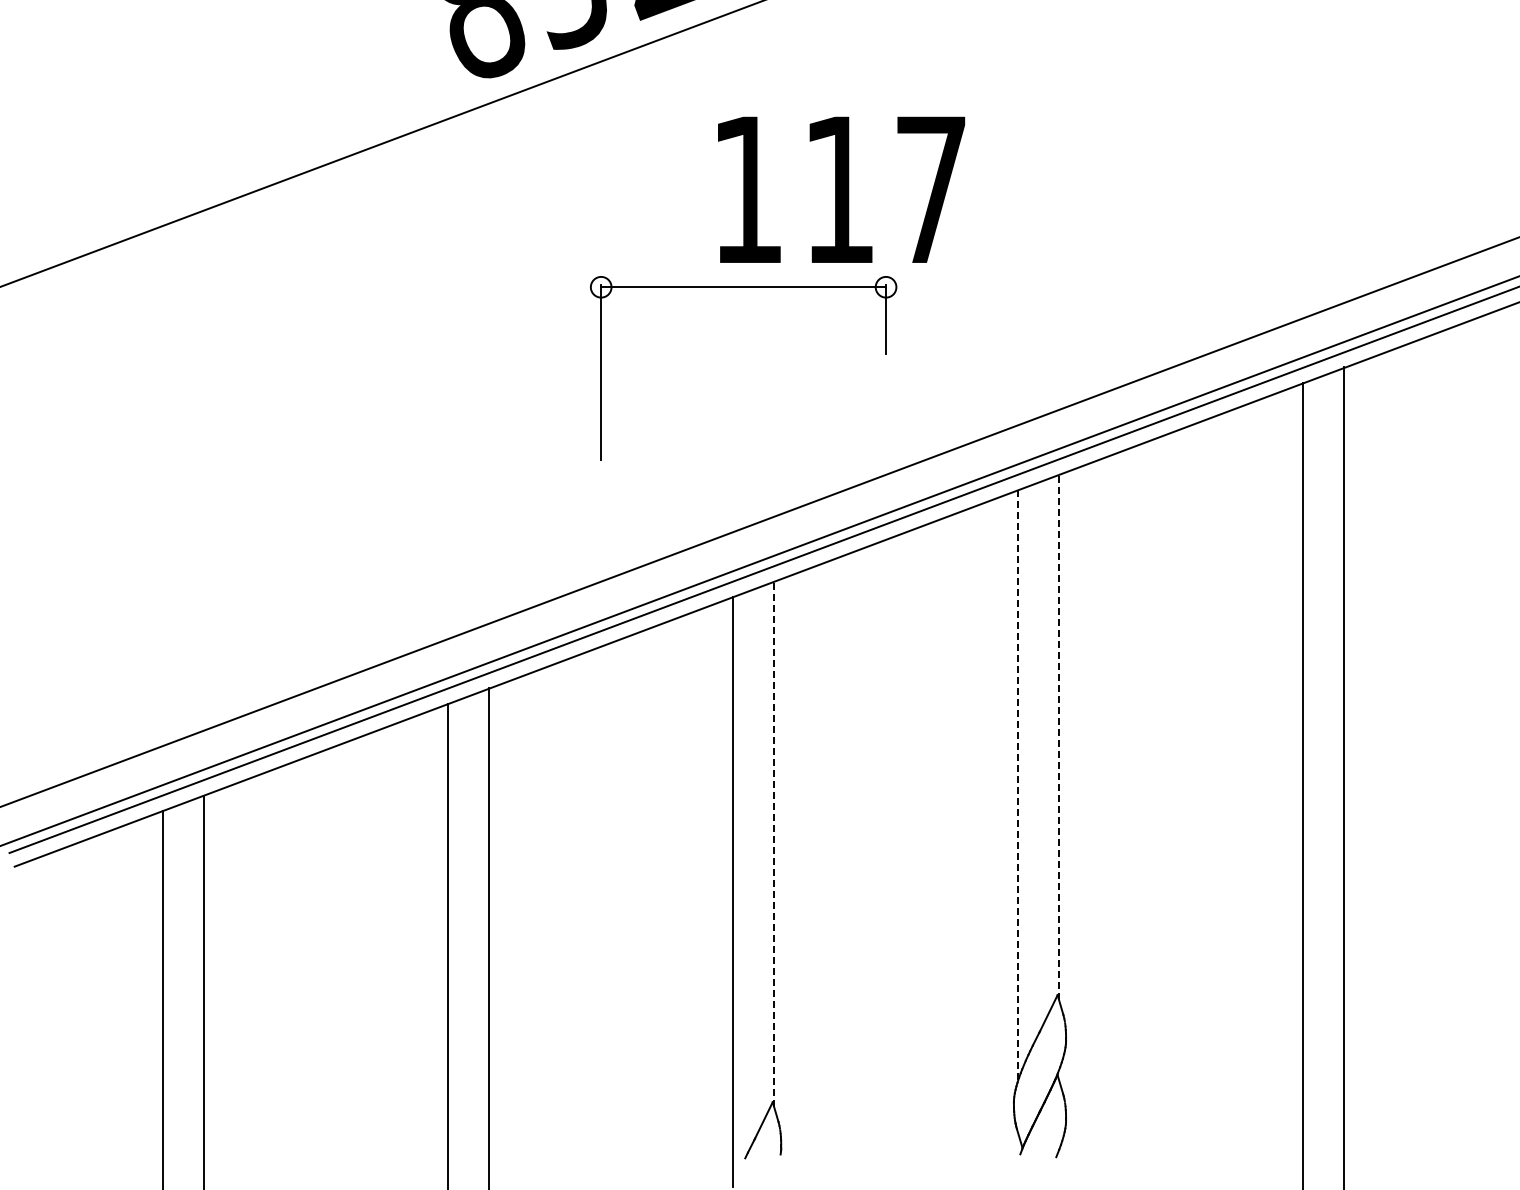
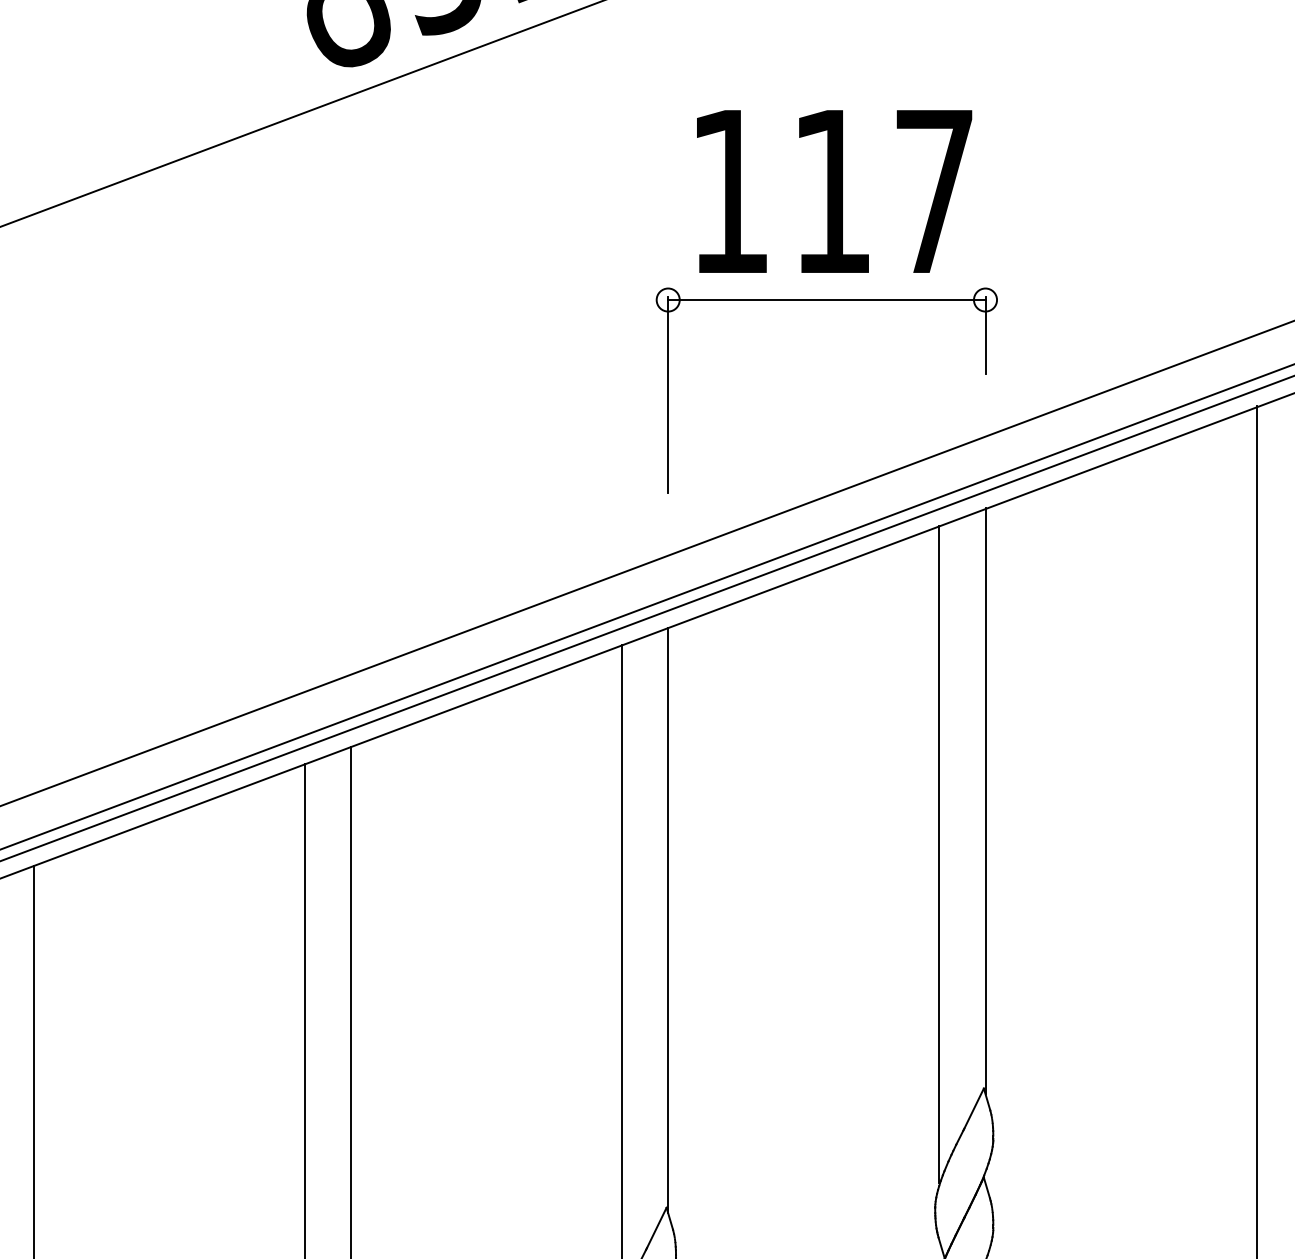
text: (841, 189) -> (834, 191), moved
part: (743, 287) -> (826, 300), moved
line: (1059, 737) -> (985, 801), dashed -> solid
line: (1017, 784) -> (939, 853), dashed -> solid
line: (774, 844) -> (668, 920), dashed -> solid

